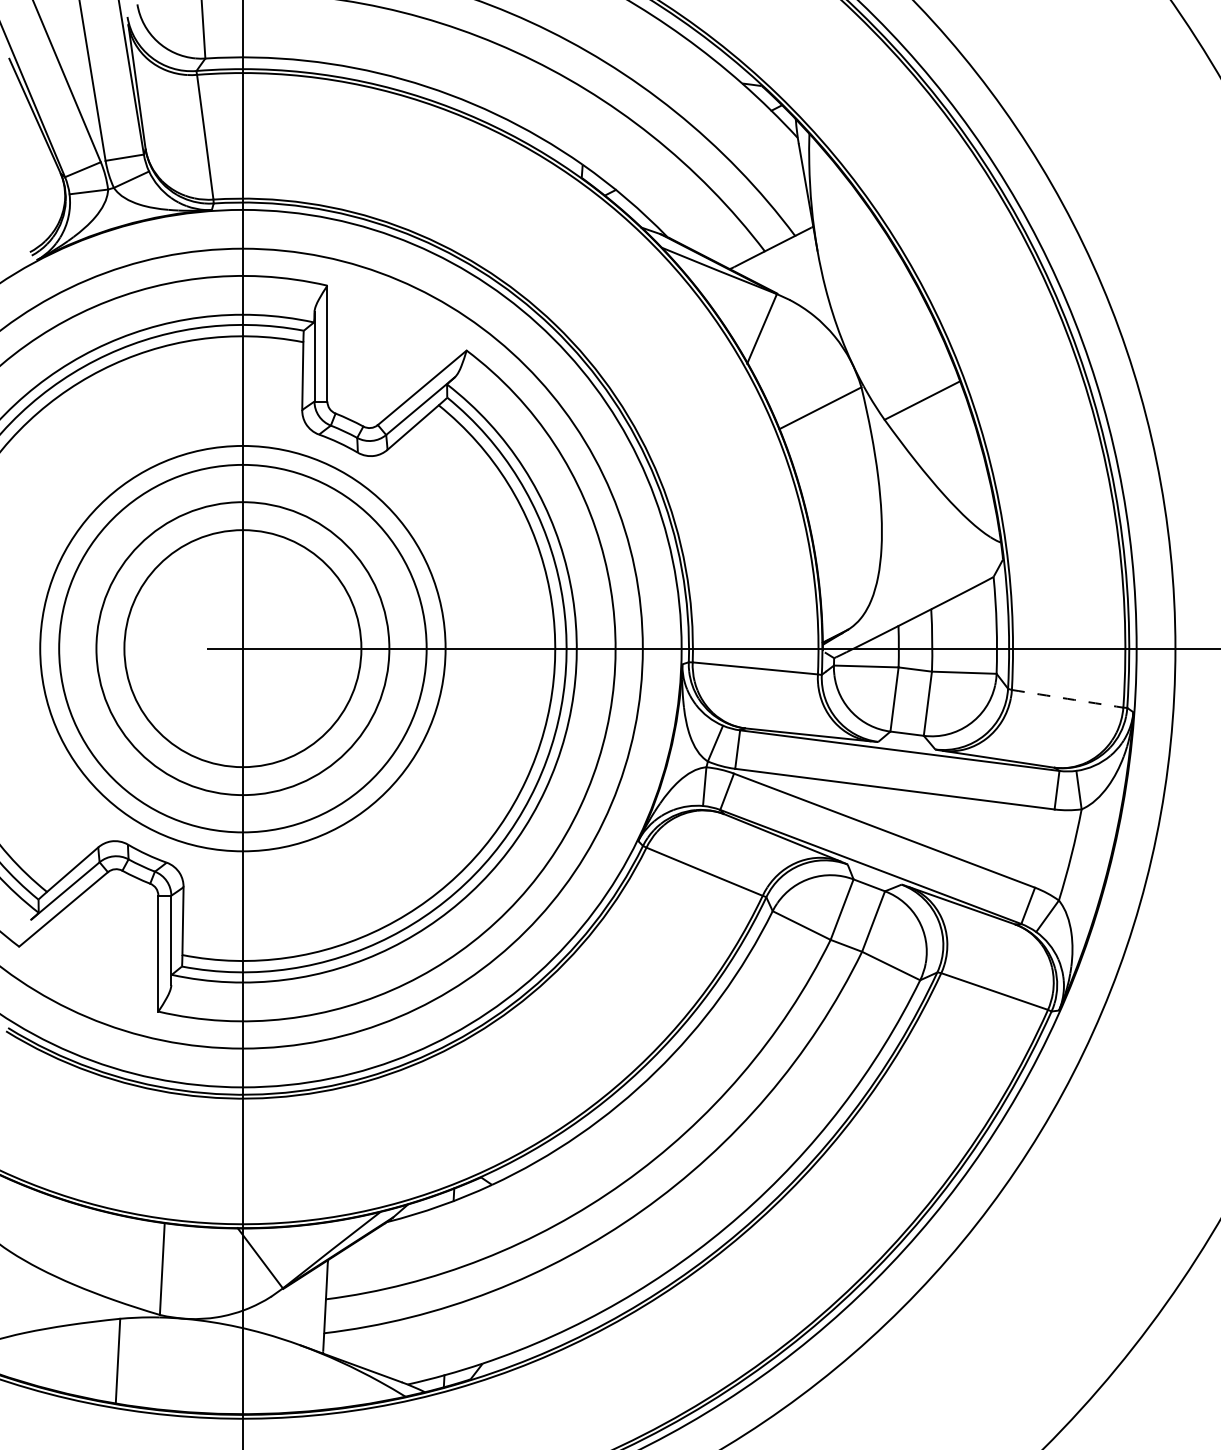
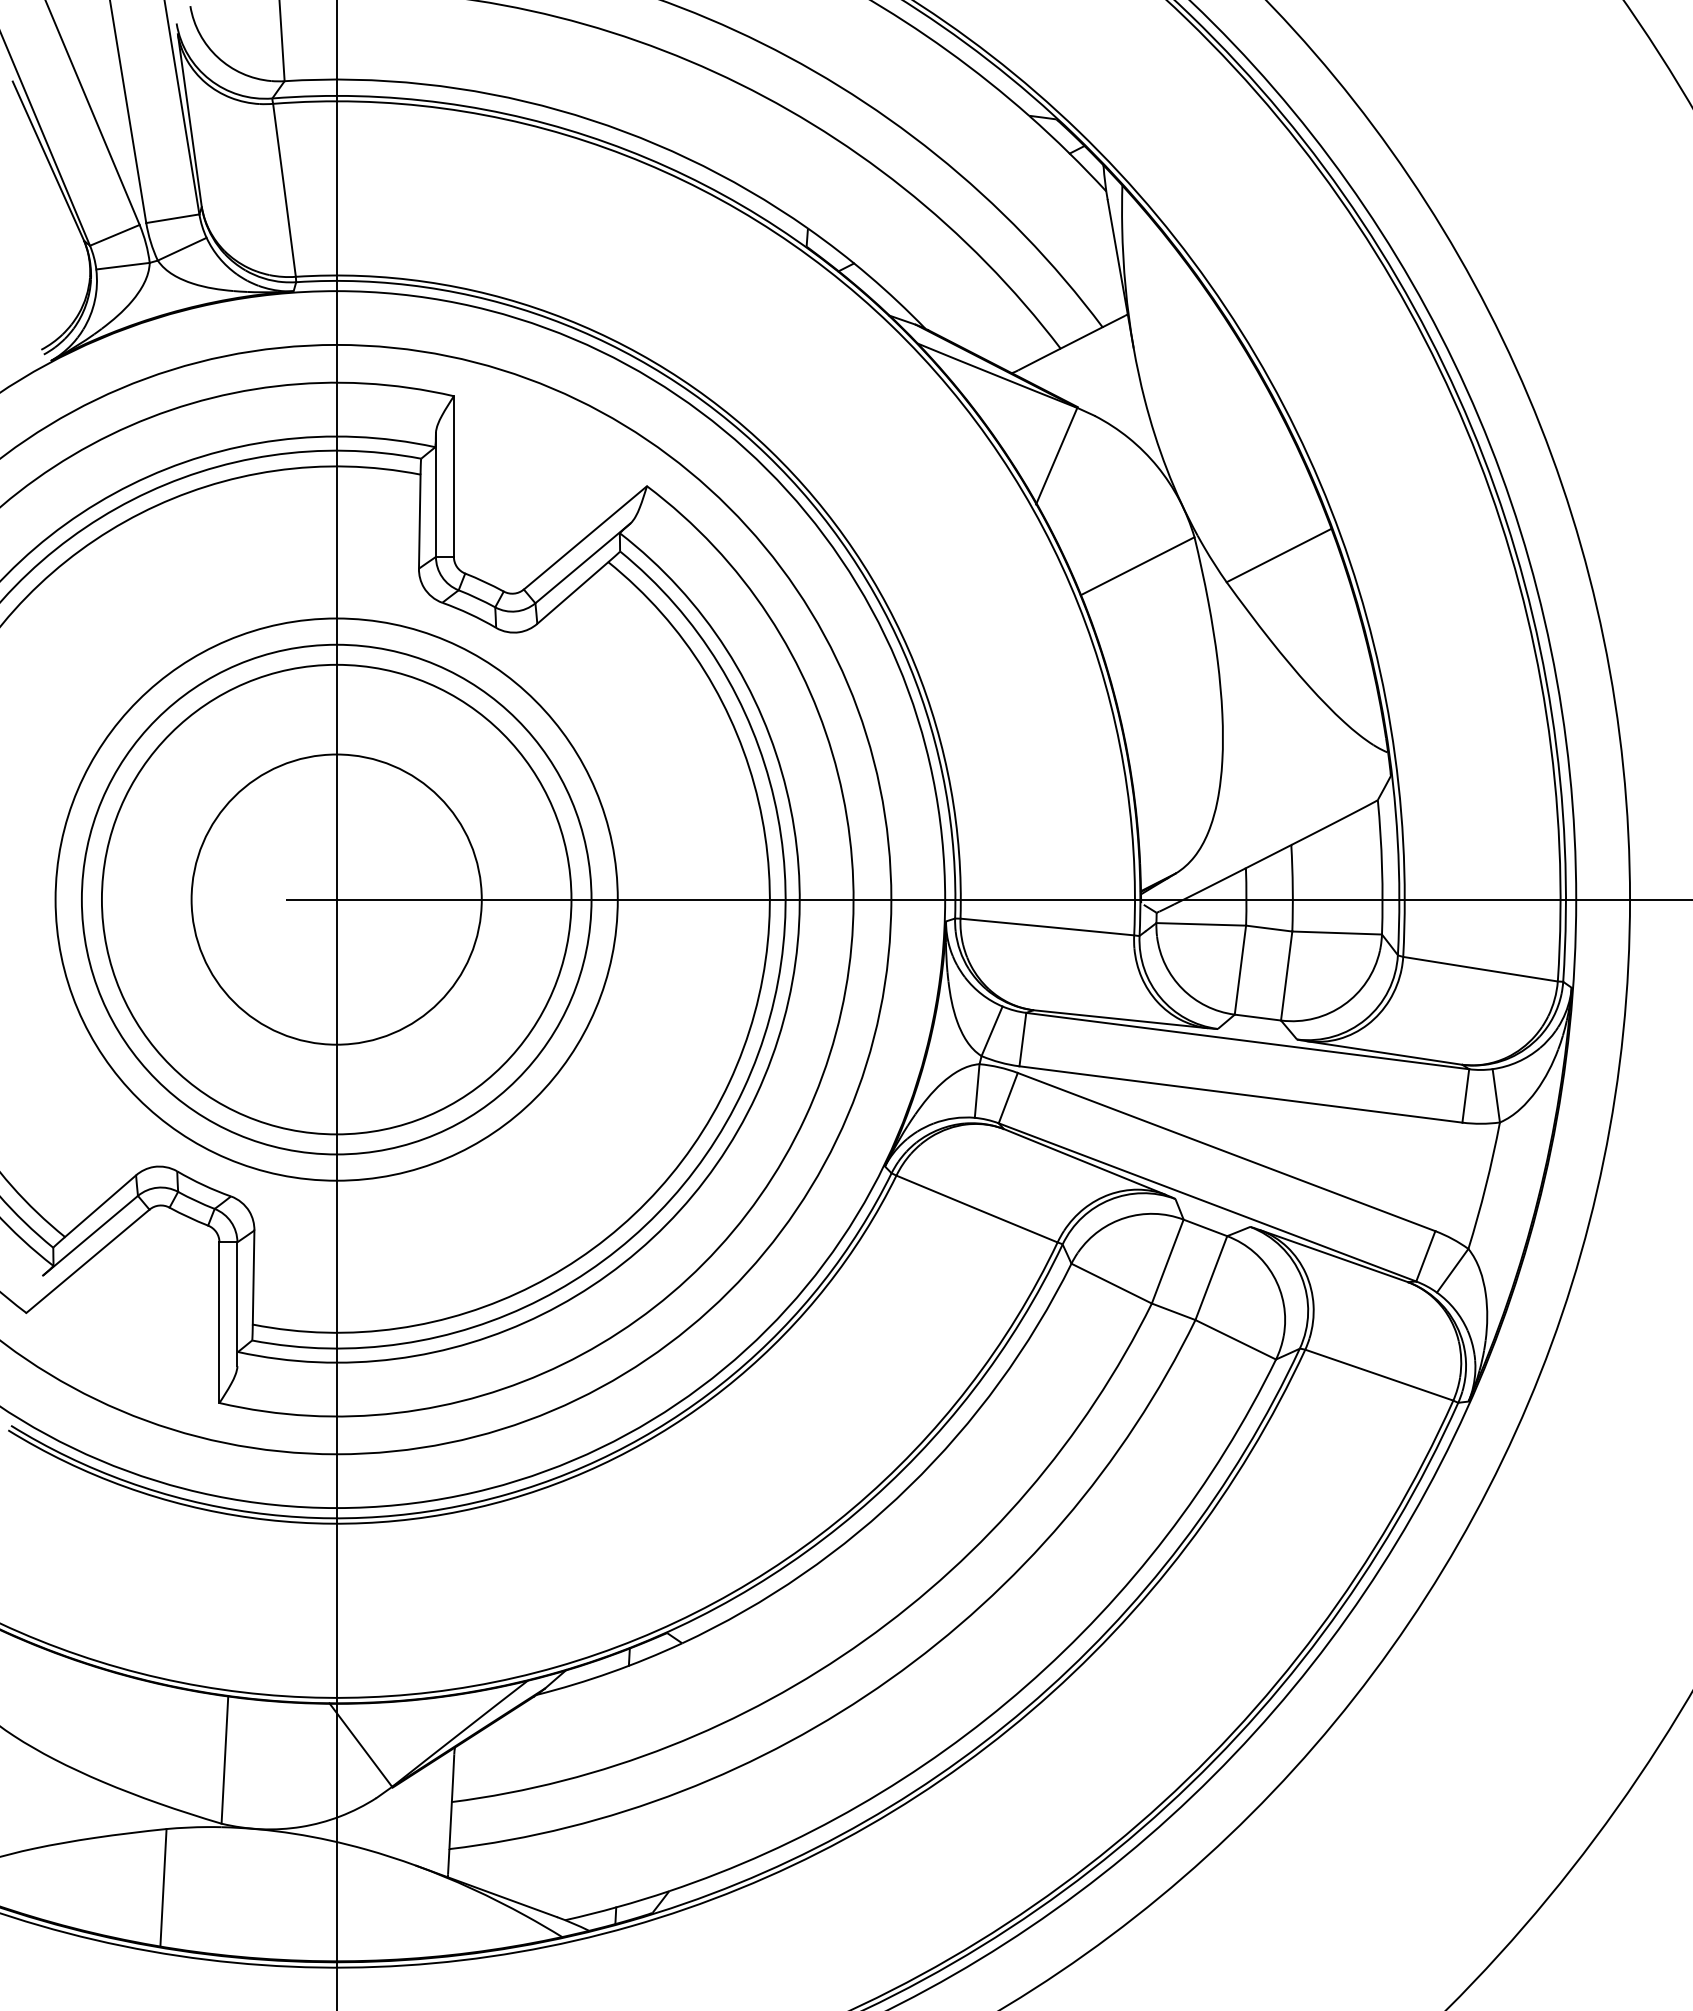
circle: (242, 648) -> (336, 899), size x0.71
circle: (242, 648) -> (336, 899), size x1.43
arc: (1067, 698) -> (1480, 968), dashed -> solid

